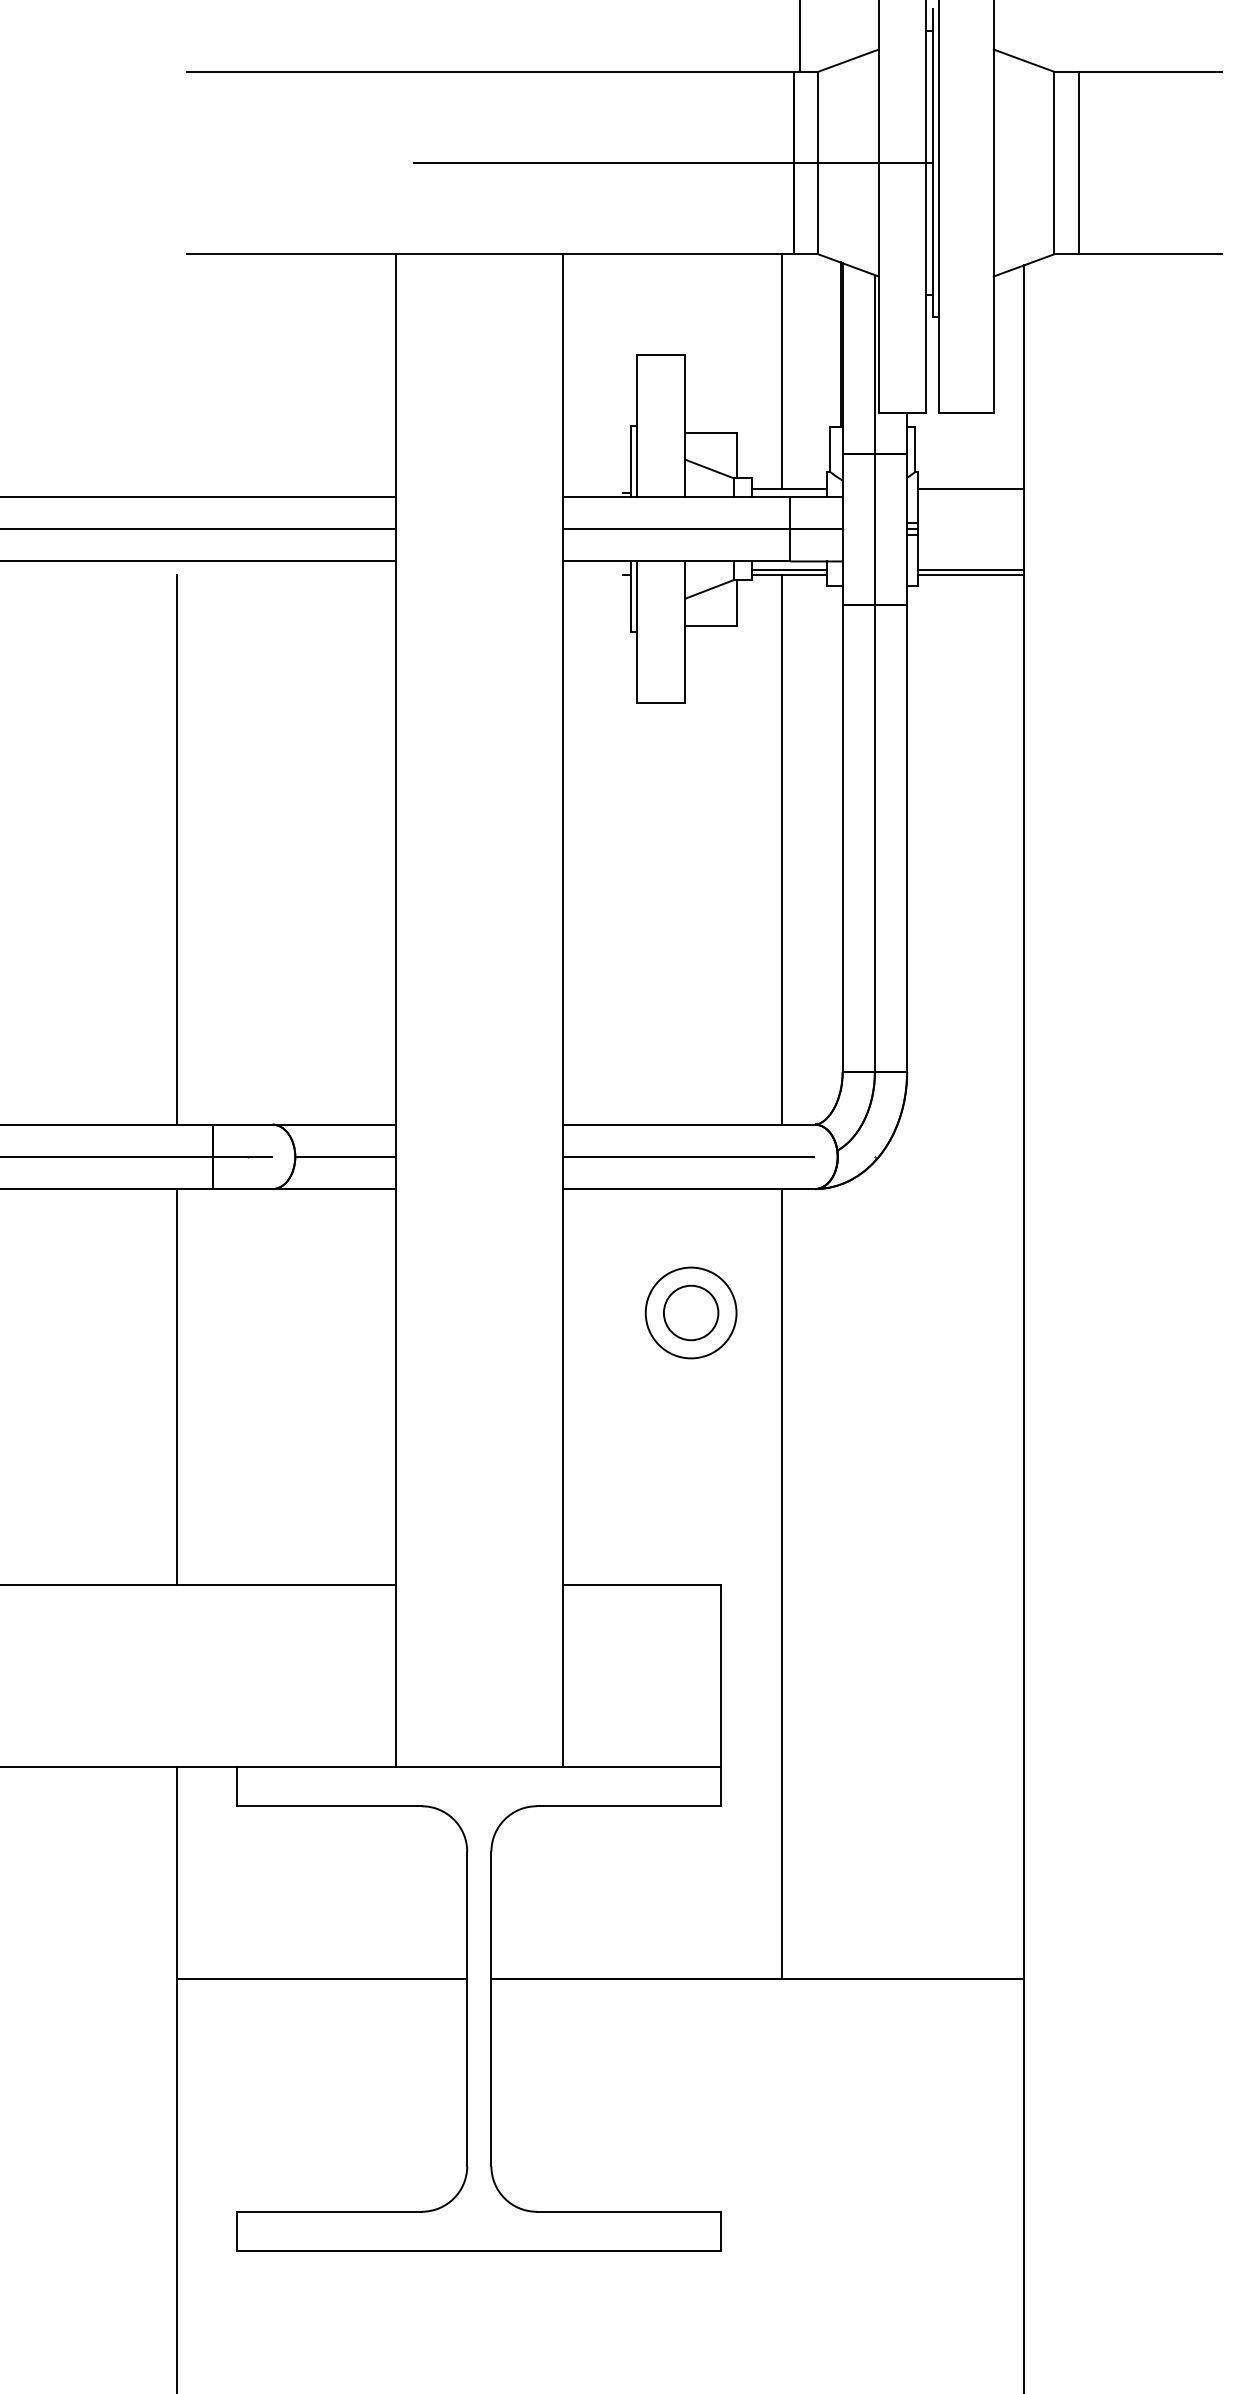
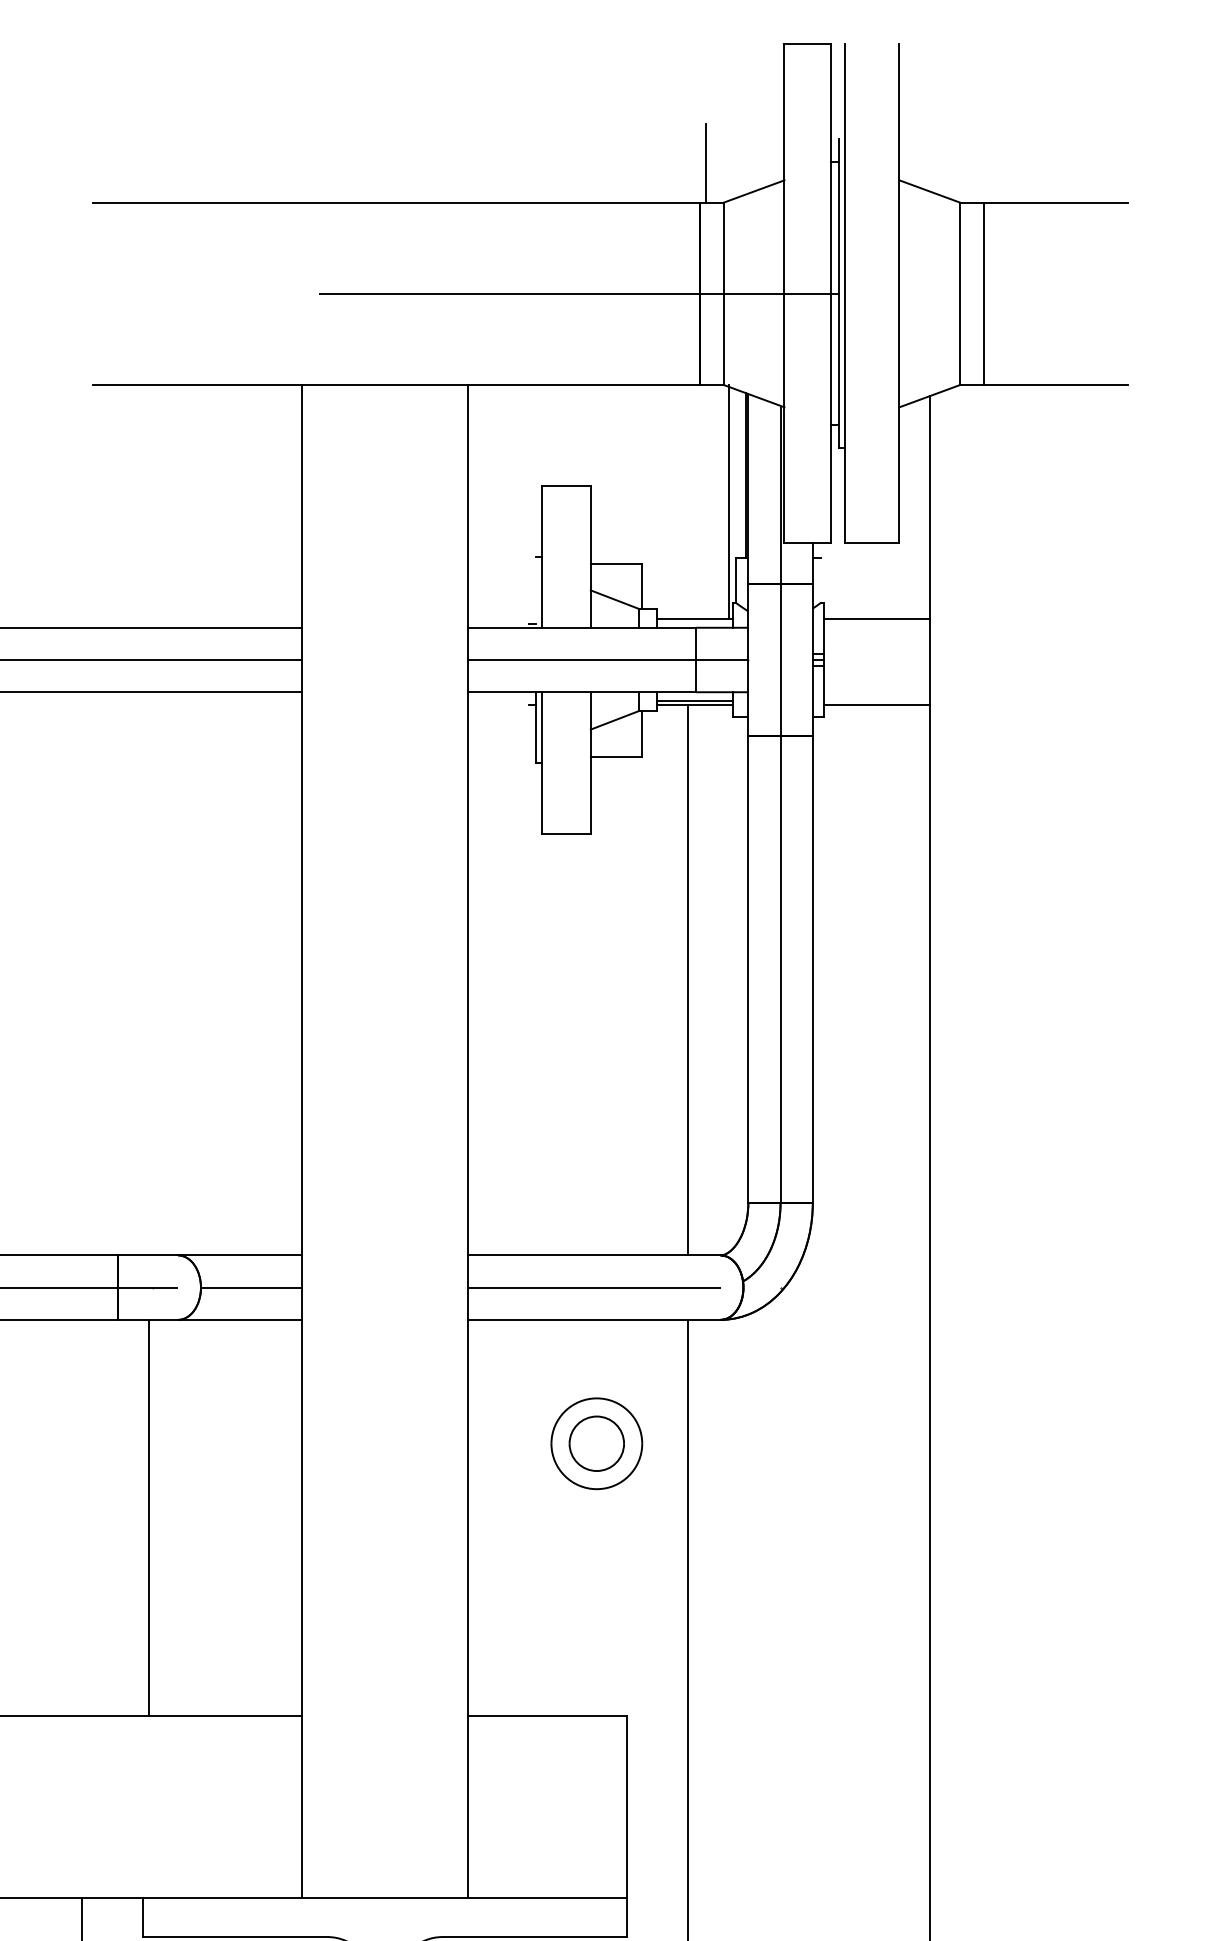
line: (781, 371) -> (728, 502), moved
line: (915, 449) -> (821, 580), removed
line: (630, 461) -> (536, 592), removed
line: (971, 569) -> (877, 700), removed
line: (176, 849) -> (82, 980), removed
line: (176, 1387) -> (149, 1518), moved

